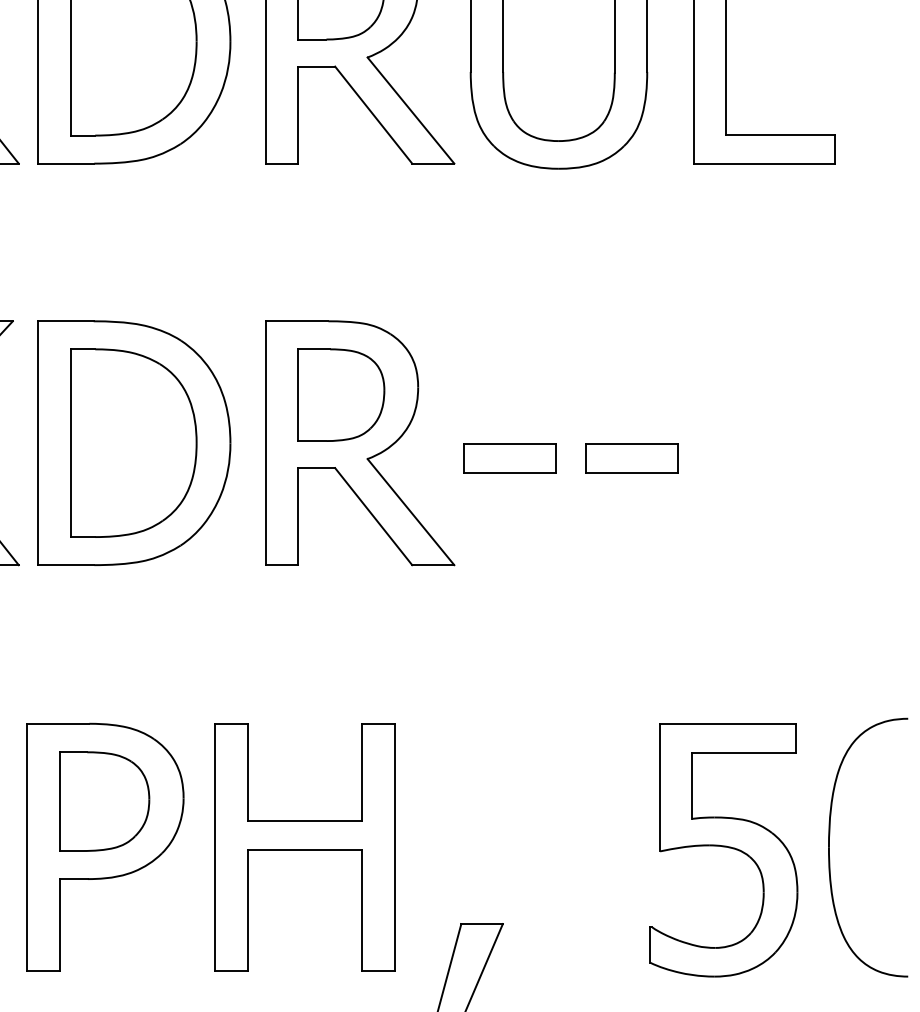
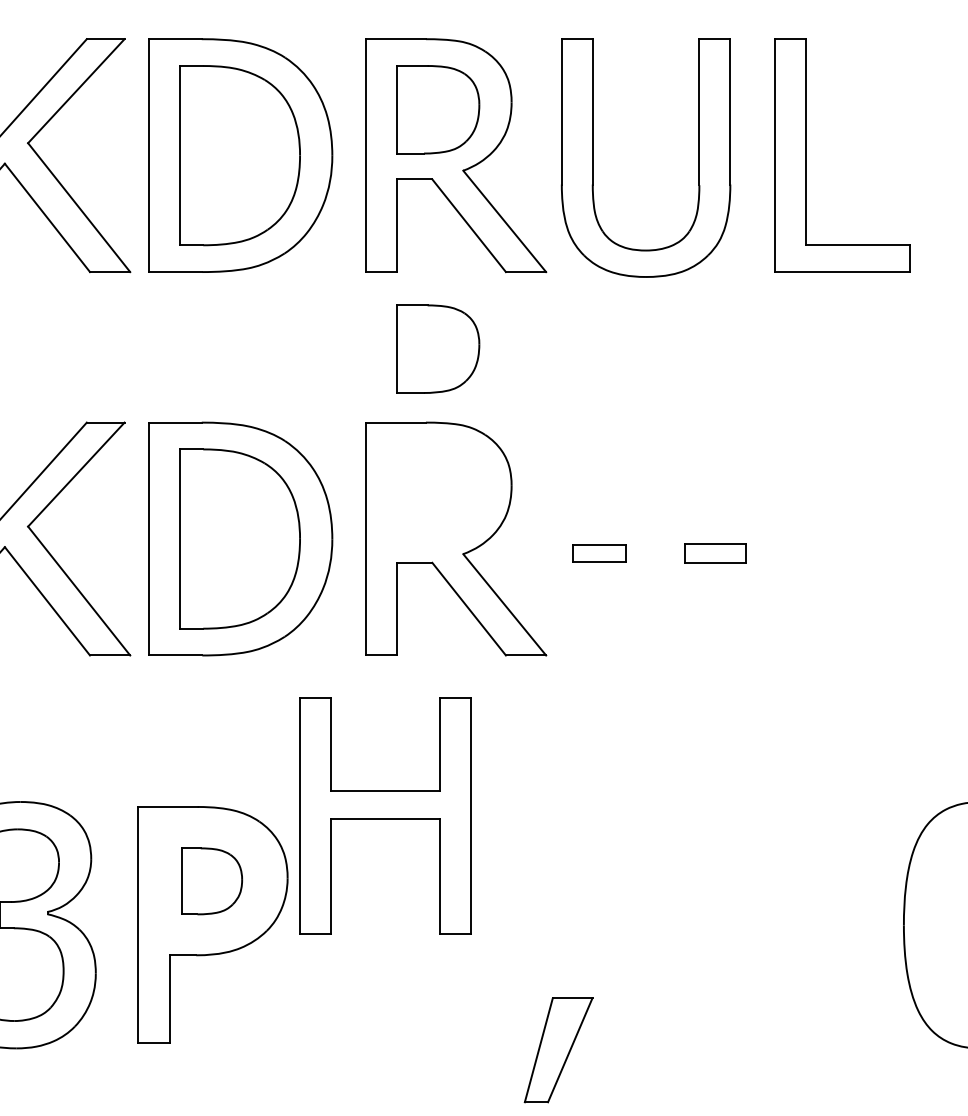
part: (341, 394) -> (438, 348), moved
part: (509, 458) -> (598, 553), size x0.6
part: (631, 458) -> (715, 553), size x0.7
part: (104, 801) -> (212, 881), size x0.7
part: (304, 846) -> (385, 815), moved
part: (723, 850) -> (803, 927), removed

